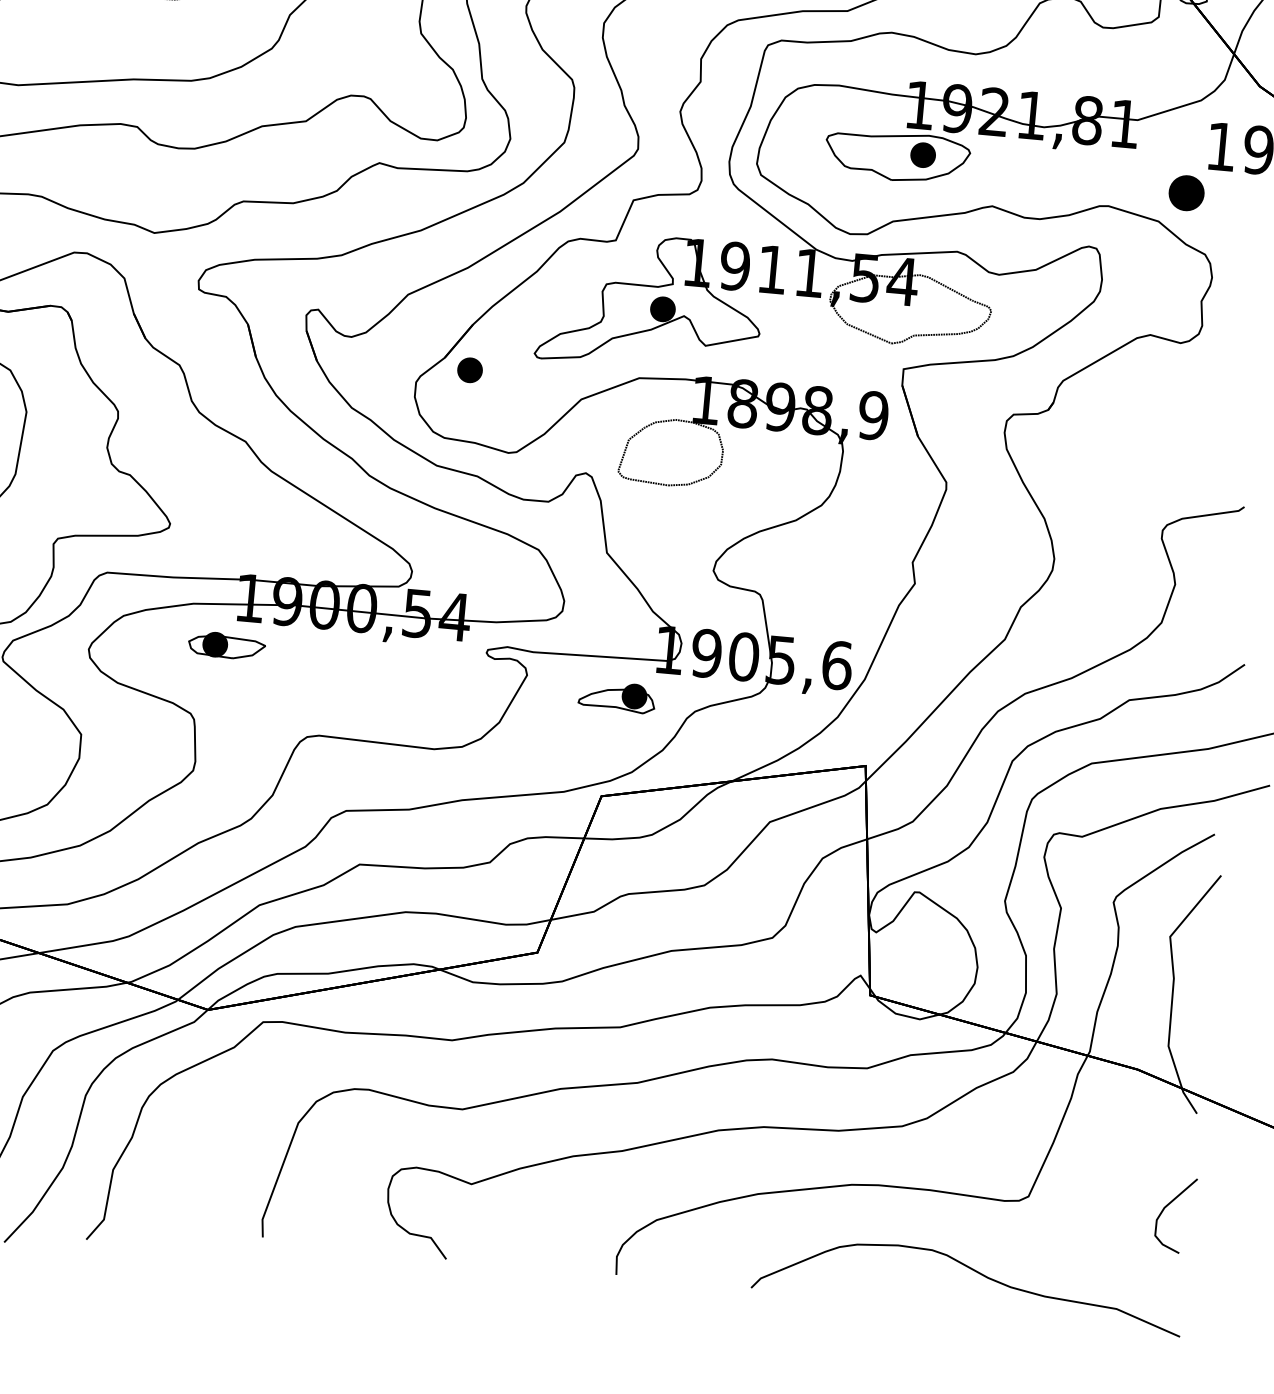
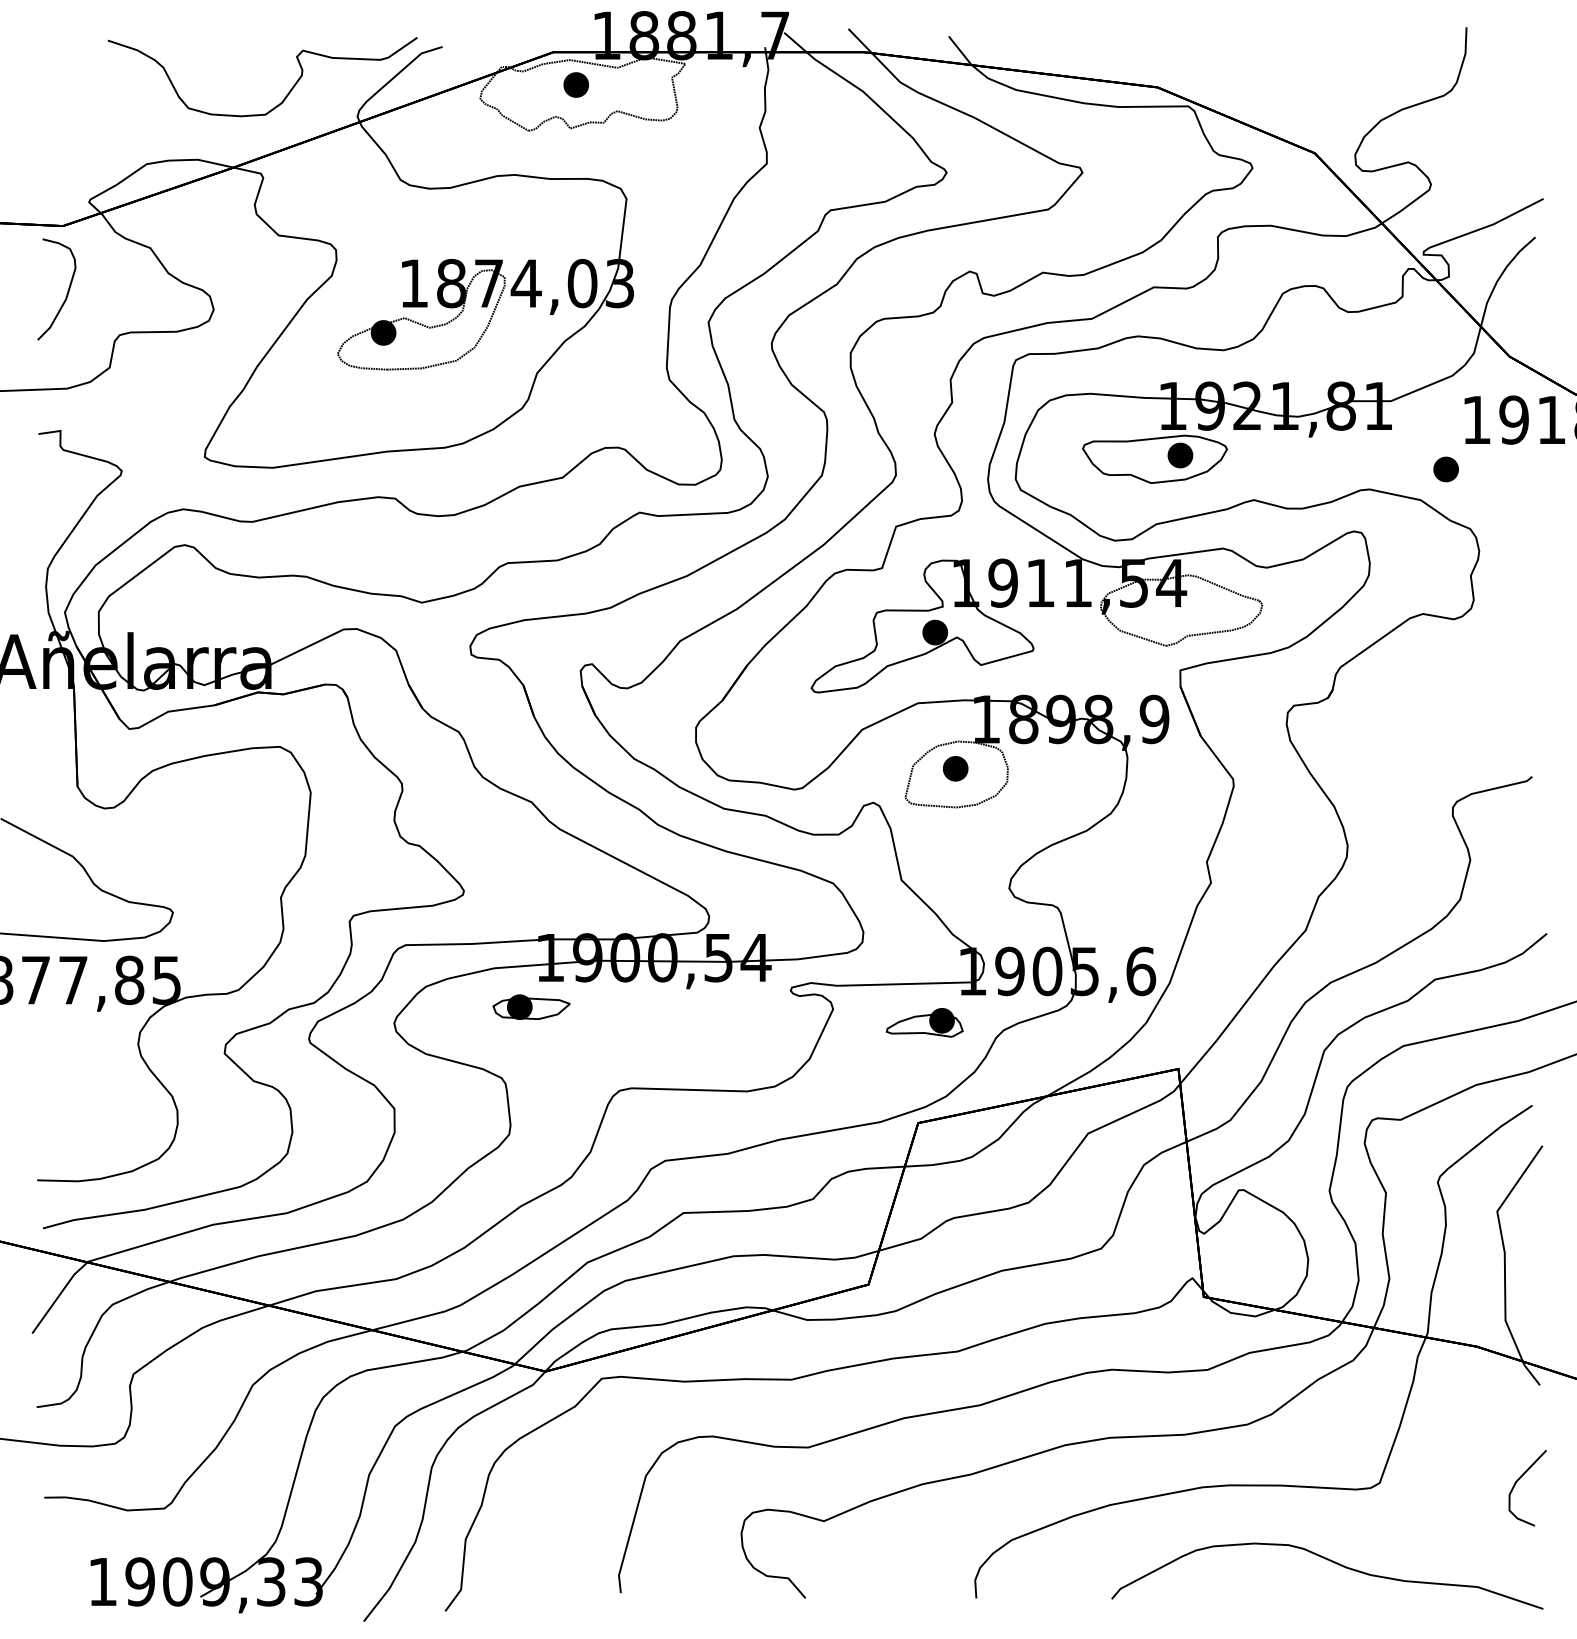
part: (1185, 193) -> (1445, 469), size x0.71
part: (469, 370) -> (955, 768), moved

